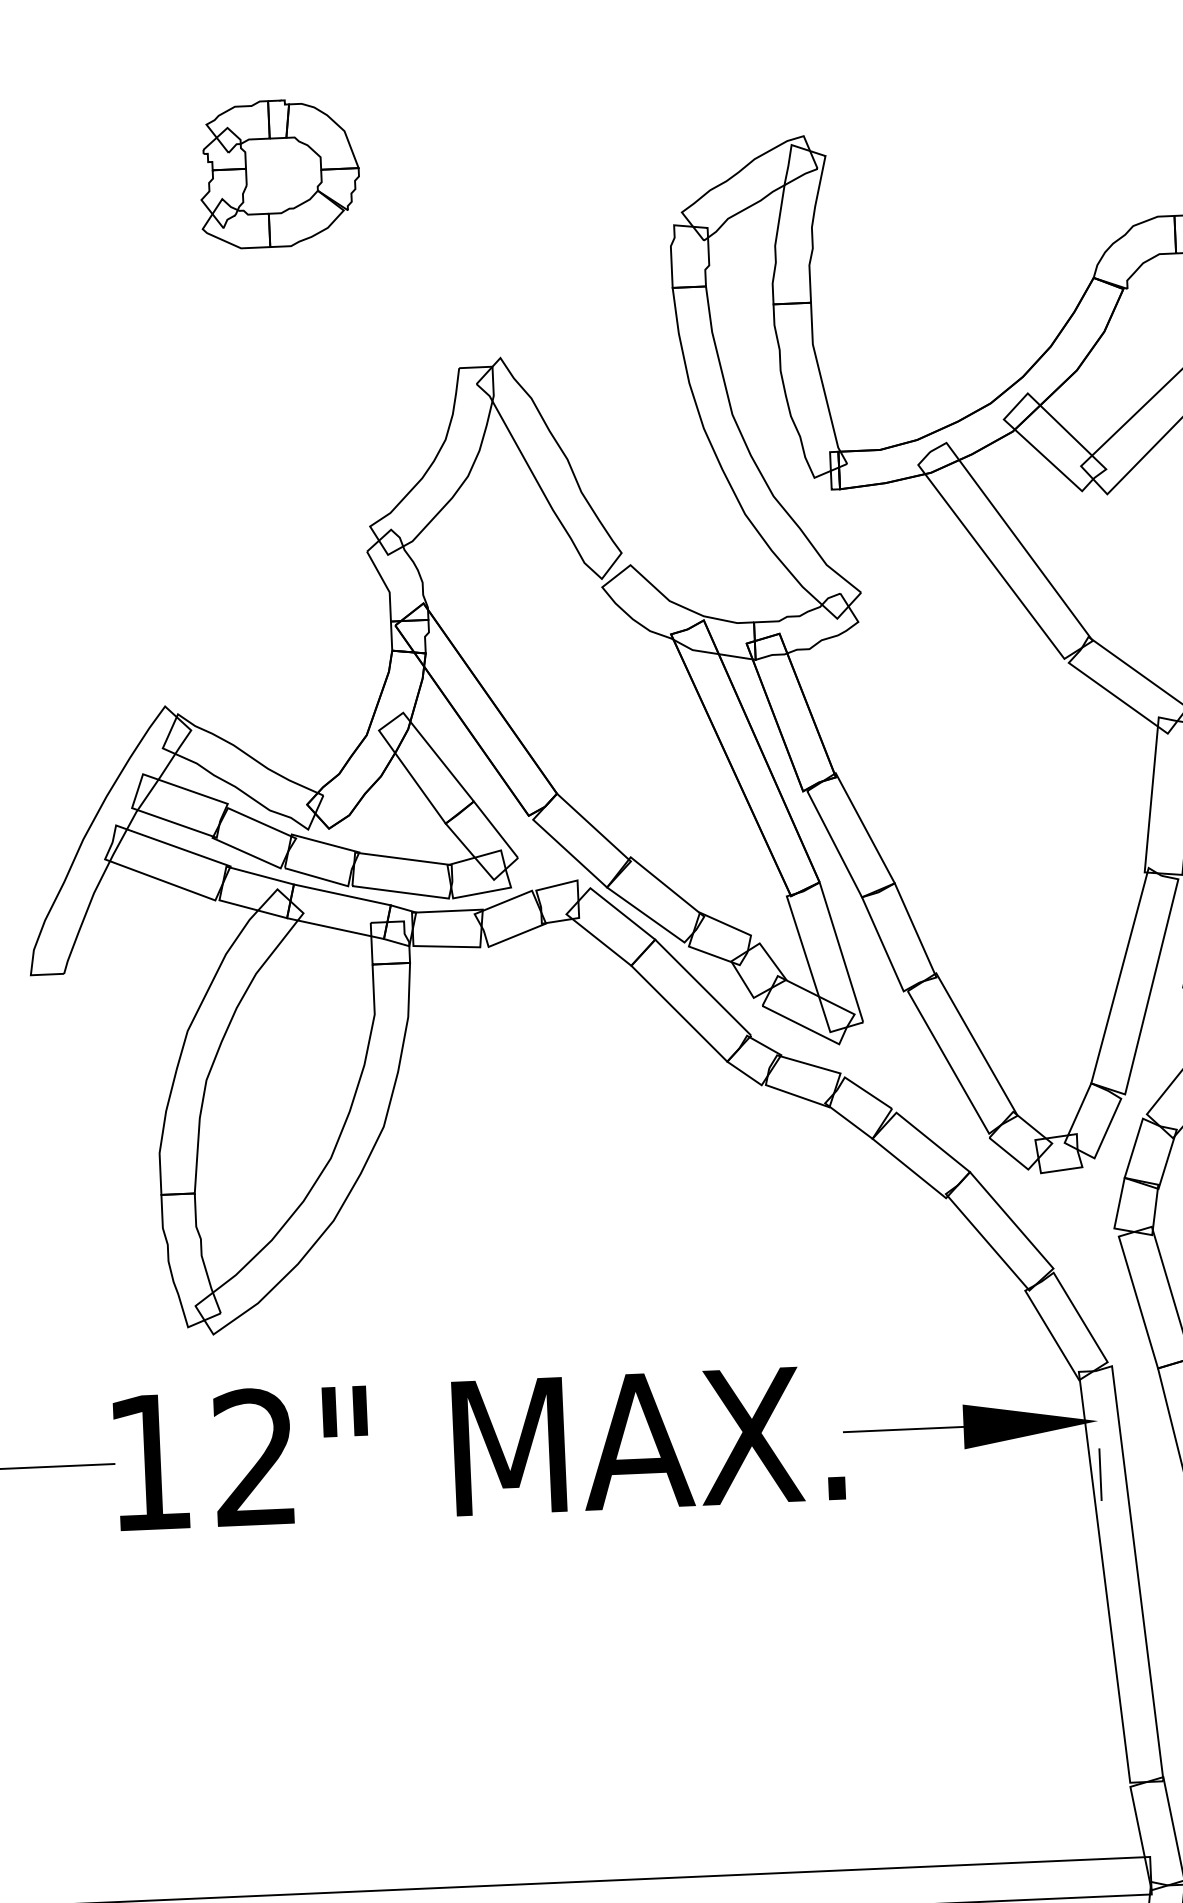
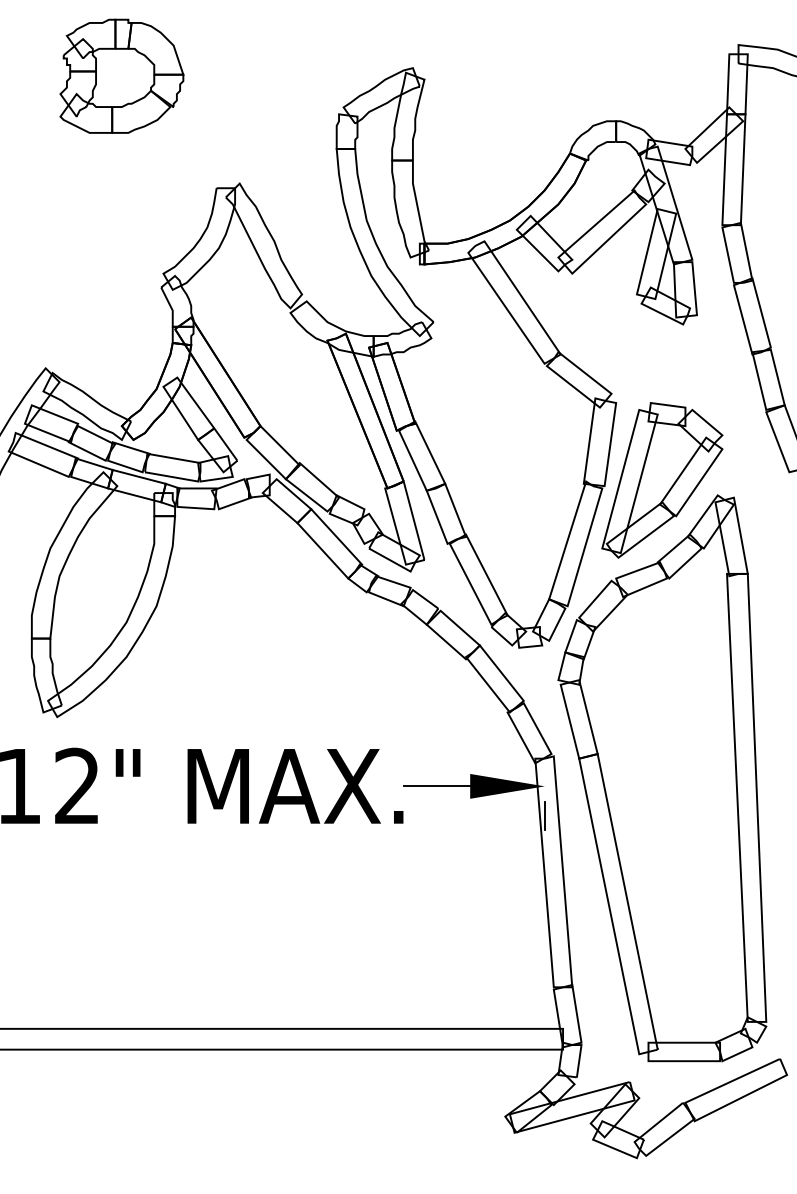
part: (278, 172) -> (121, 75), size x1.4

